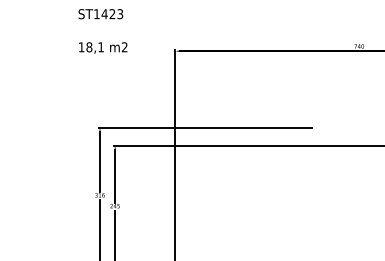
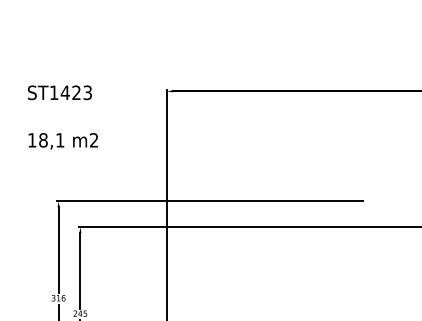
text: (102, 31) -> (62, 117), moved

